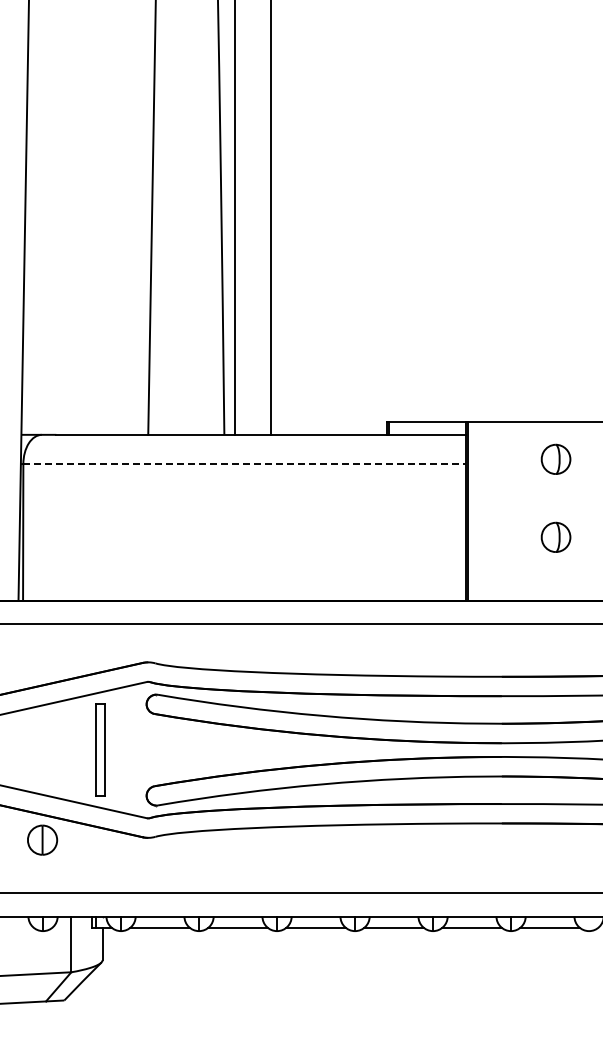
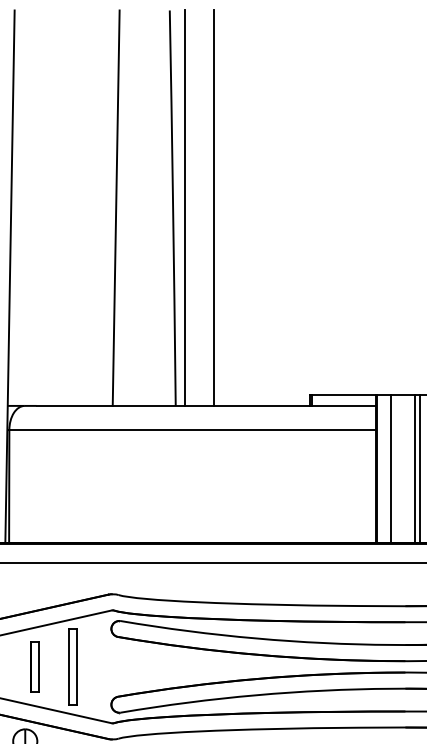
line: (245, 464) -> (193, 430), dashed -> solid
line: (484, 510) -> (391, 468), added
line: (513, 510) -> (415, 468), added
line: (519, 510) -> (420, 468), added
part: (53, 749) -> (34, 666), added

